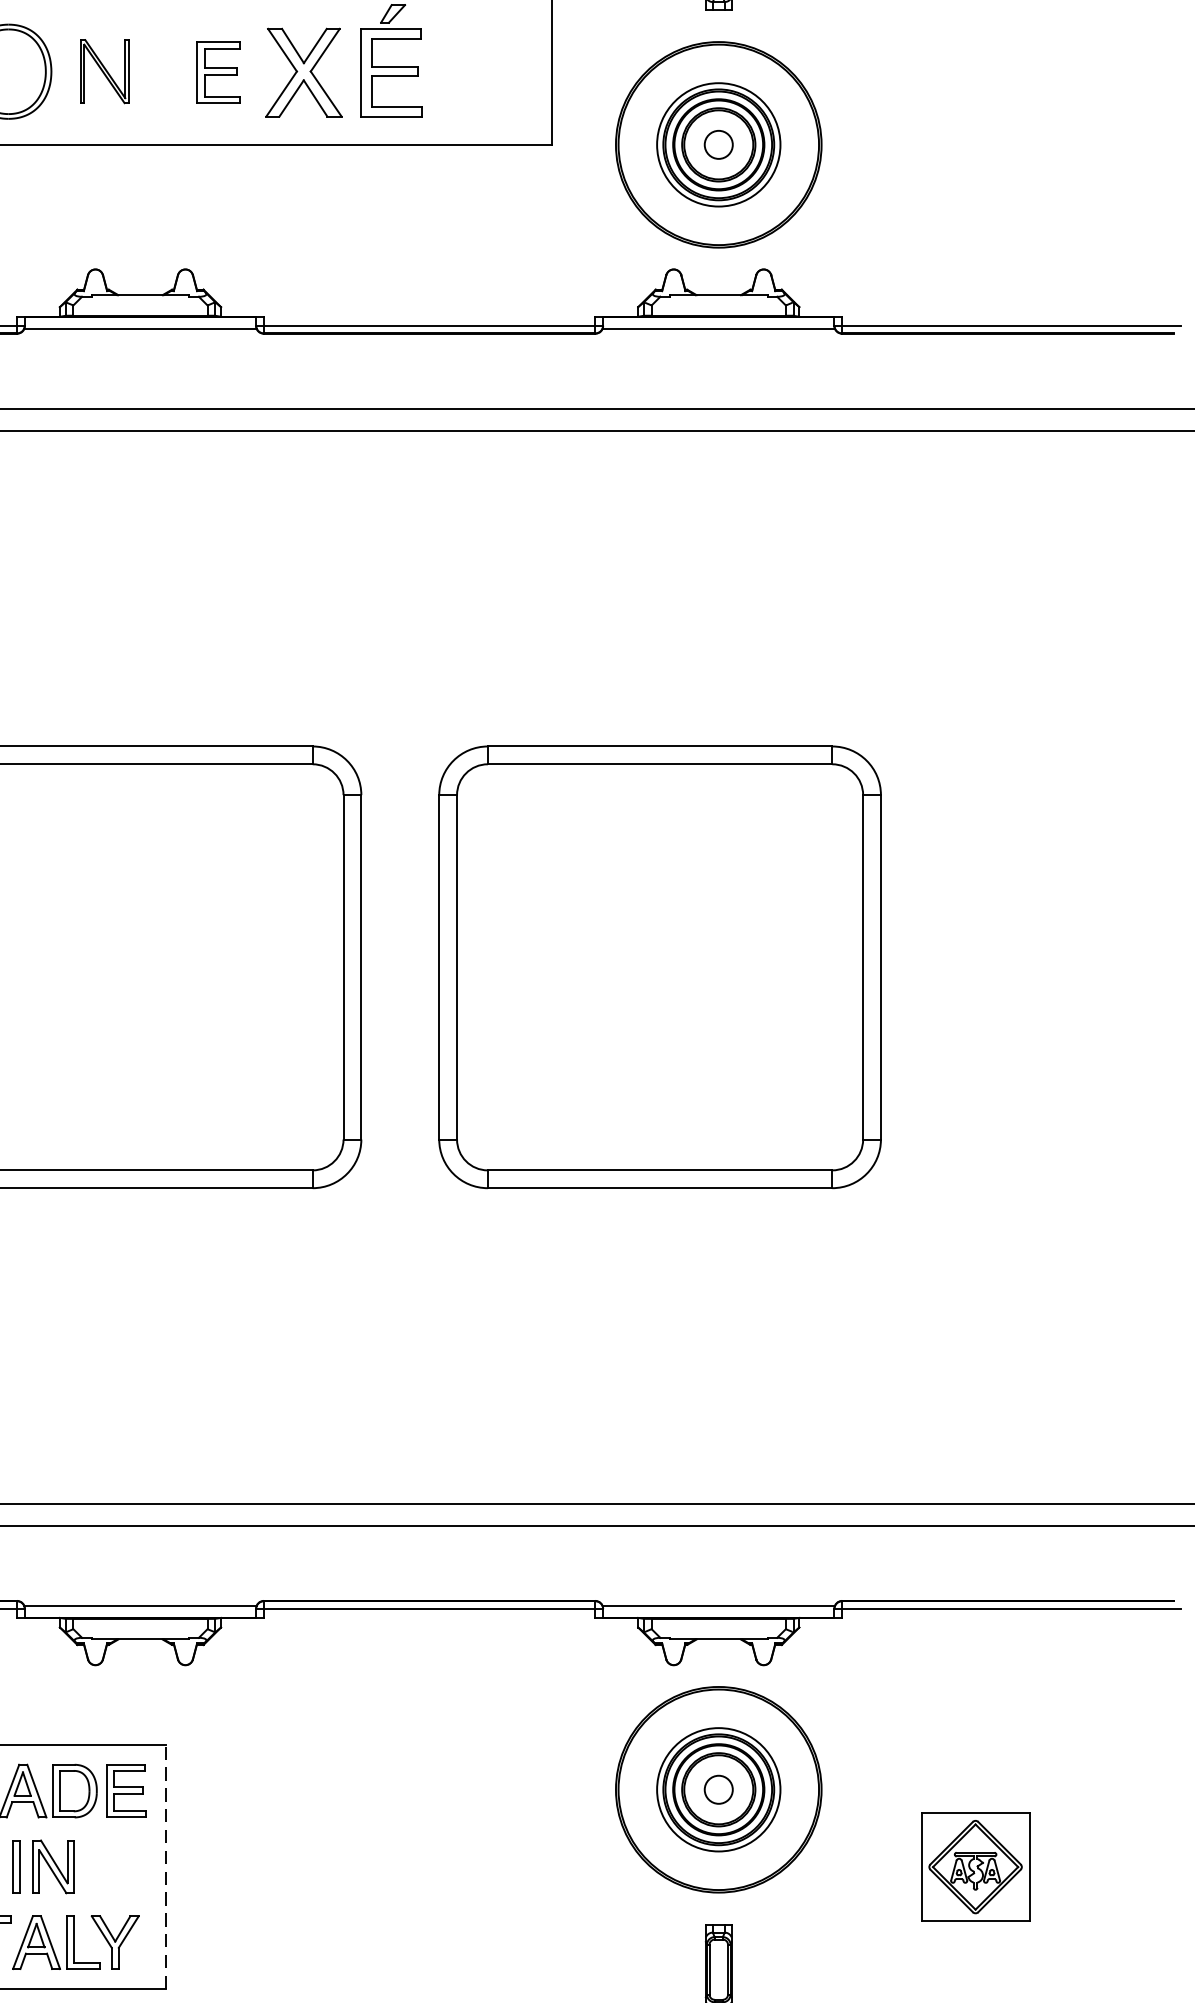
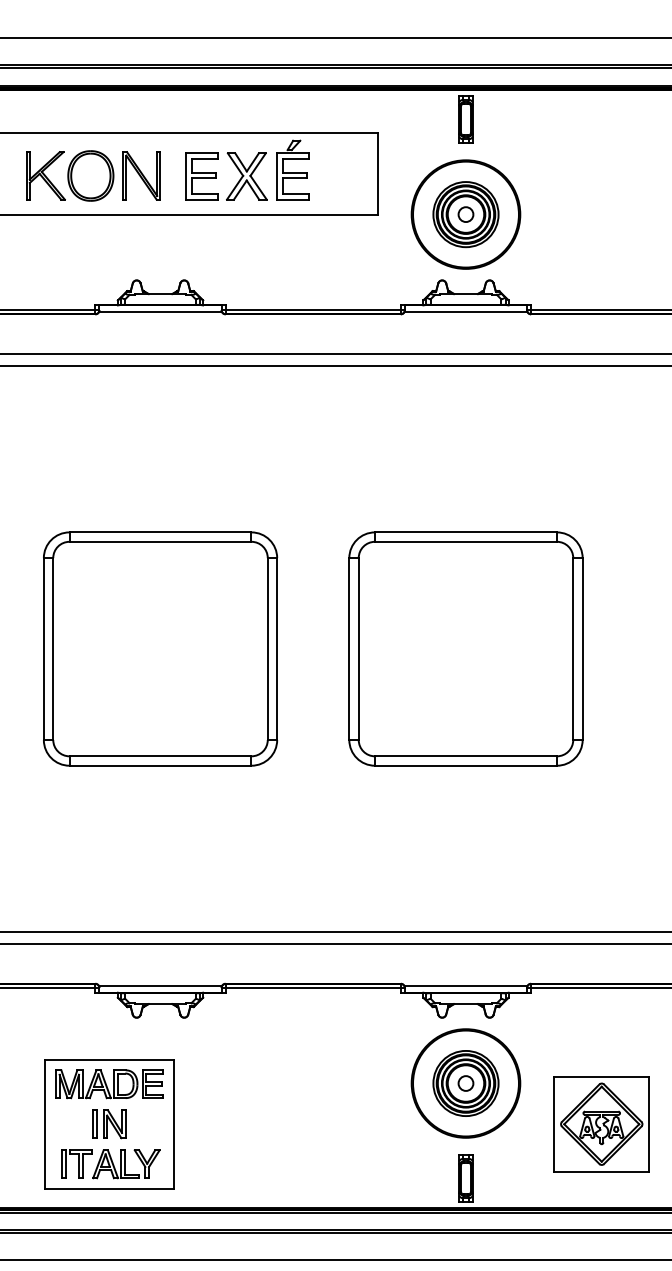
part: (104, 70) -> (141, 175), size x1.43
part: (218, 72) -> (201, 176), size x1.43
part: (659, 966) -> (465, 648), moved
line: (166, 1865) -> (174, 1123), dashed -> solid
part: (975, 1867) -> (601, 1124), size x1.67

